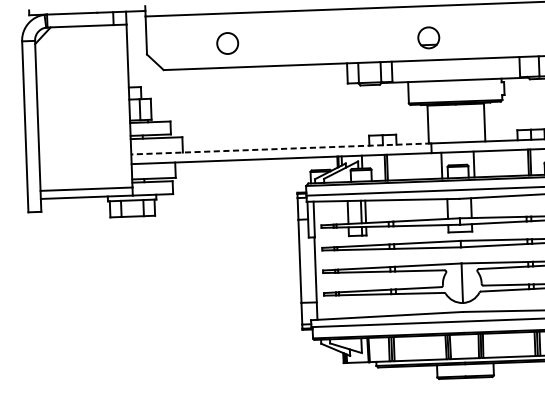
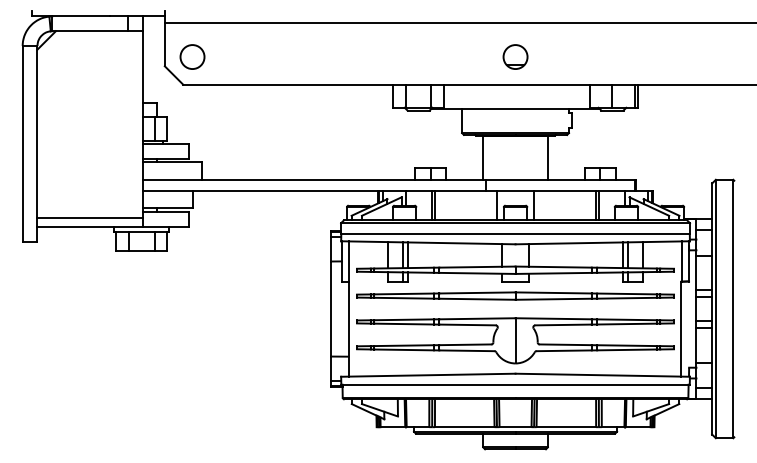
part: (428, 37) -> (515, 56), moved
circle: (227, 43) -> (192, 56), moved
line: (281, 148) -> (314, 179), dashed -> solid

